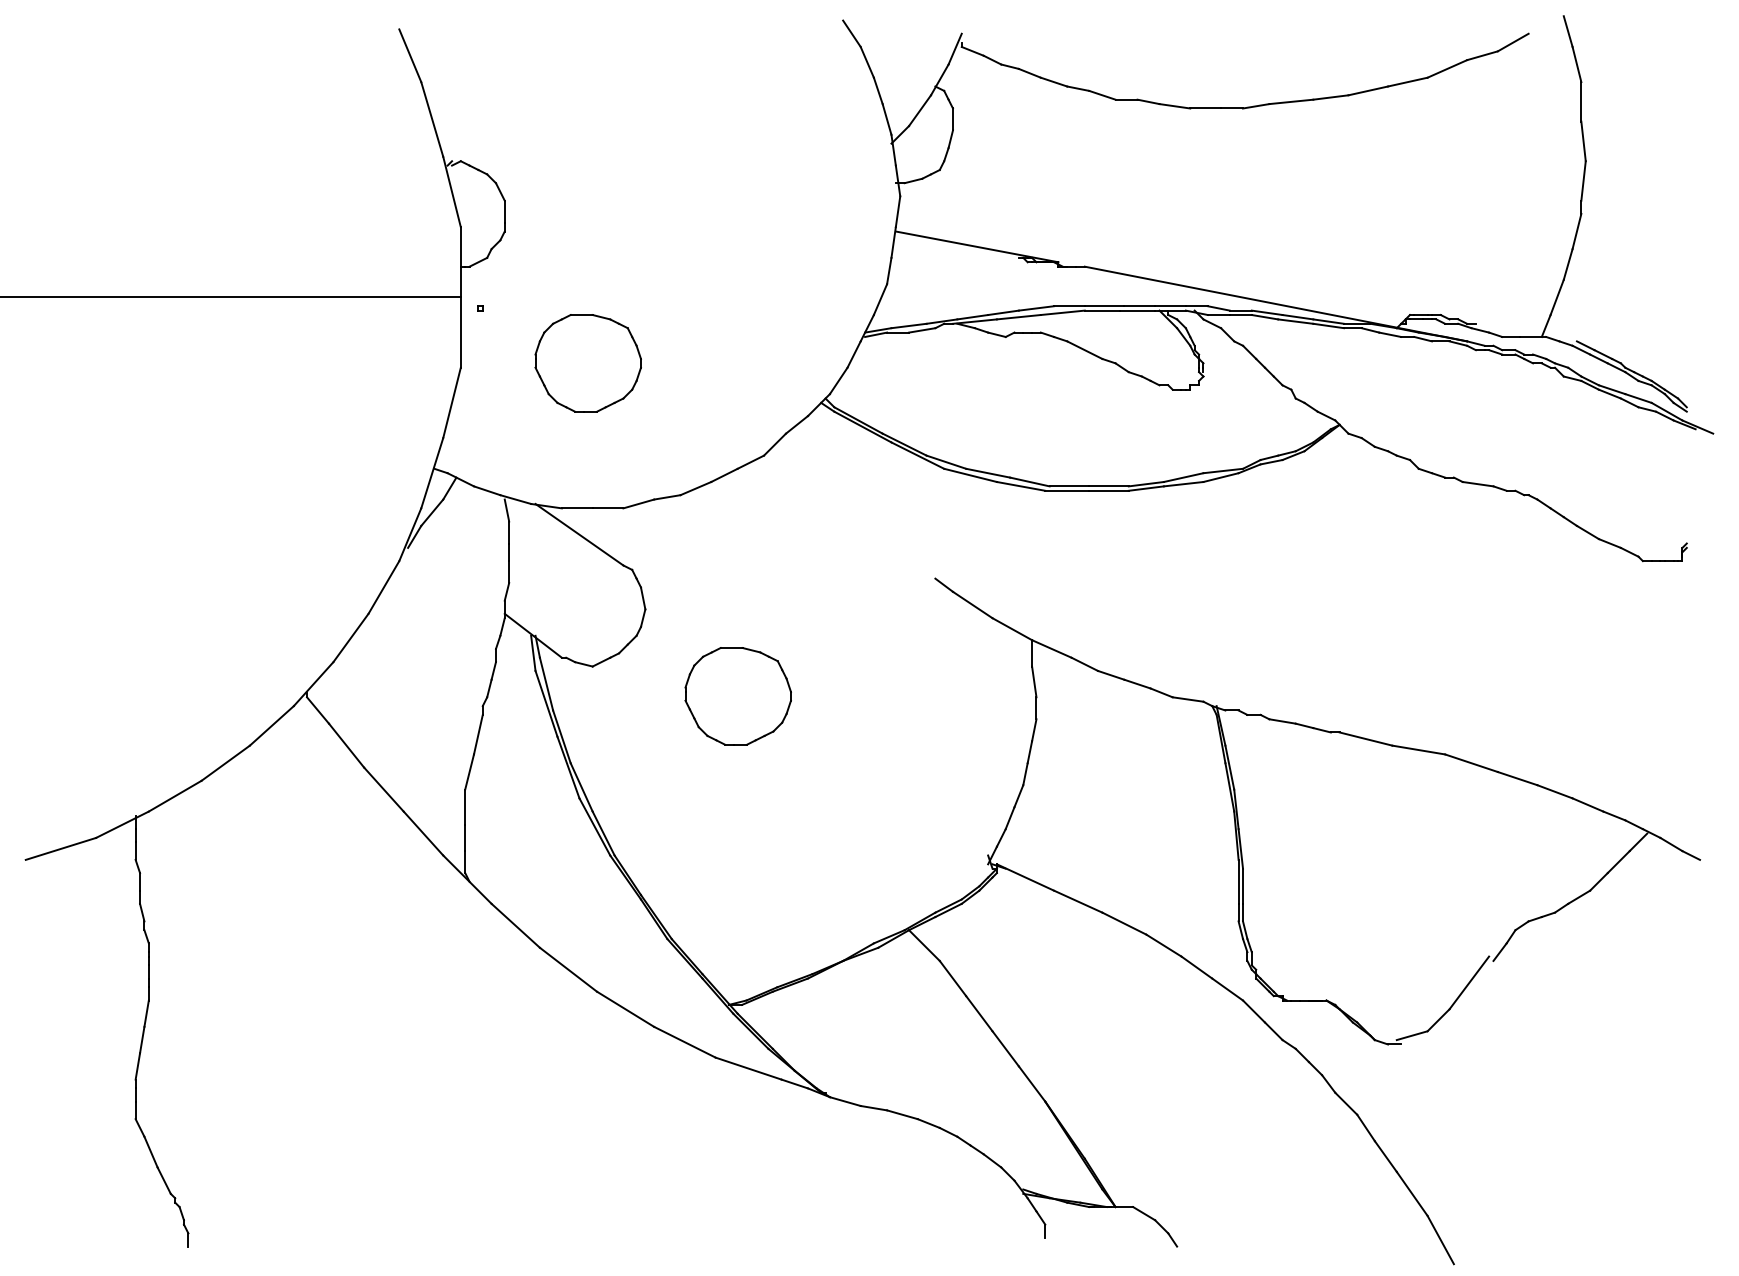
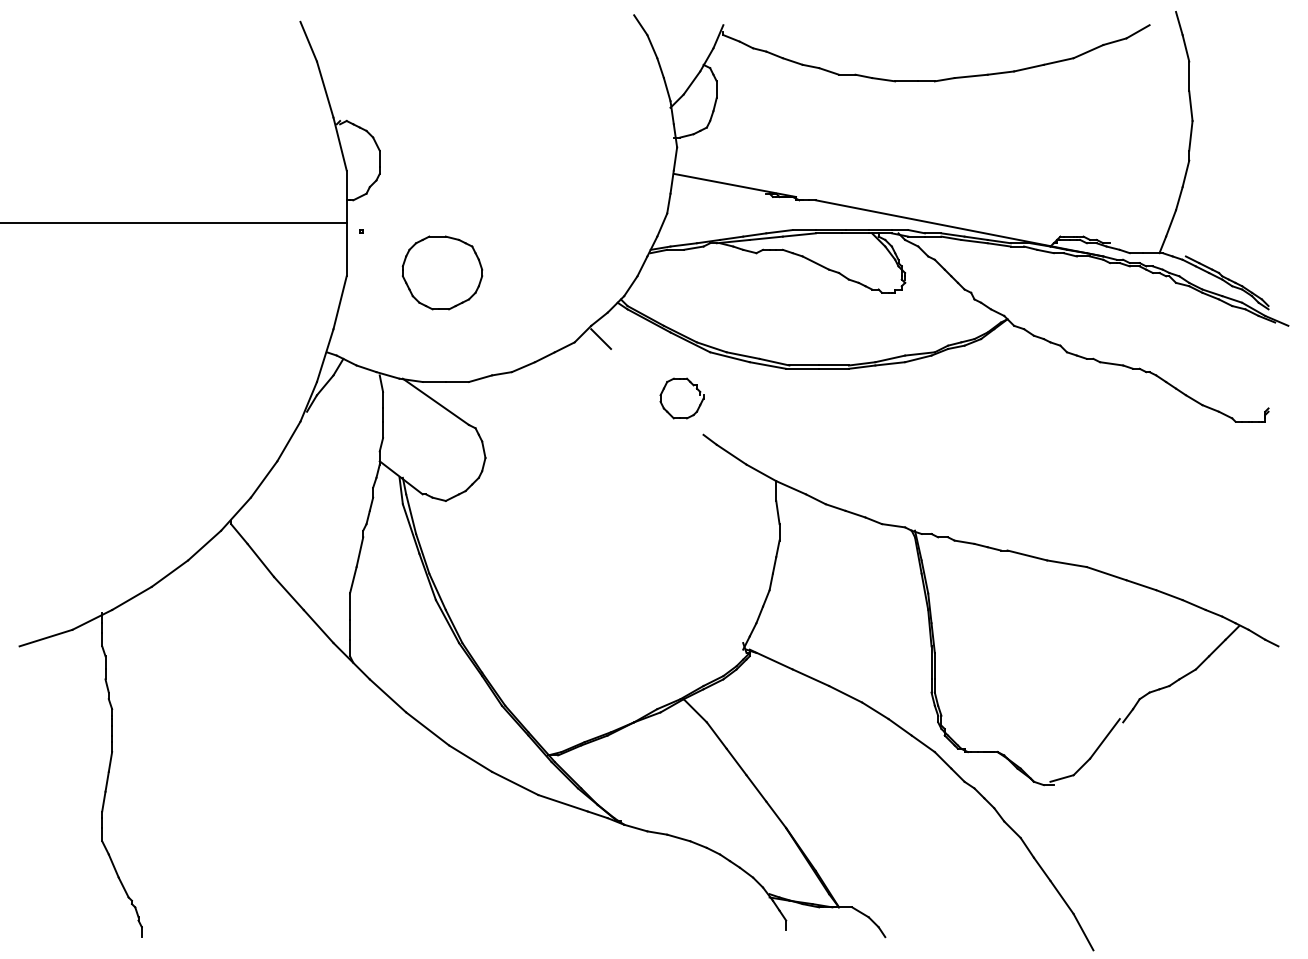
line: (799, 451) -> (601, 339), added
part: (921, 513) -> (693, 385), added
part: (737, 696) -> (554, 523), removed

